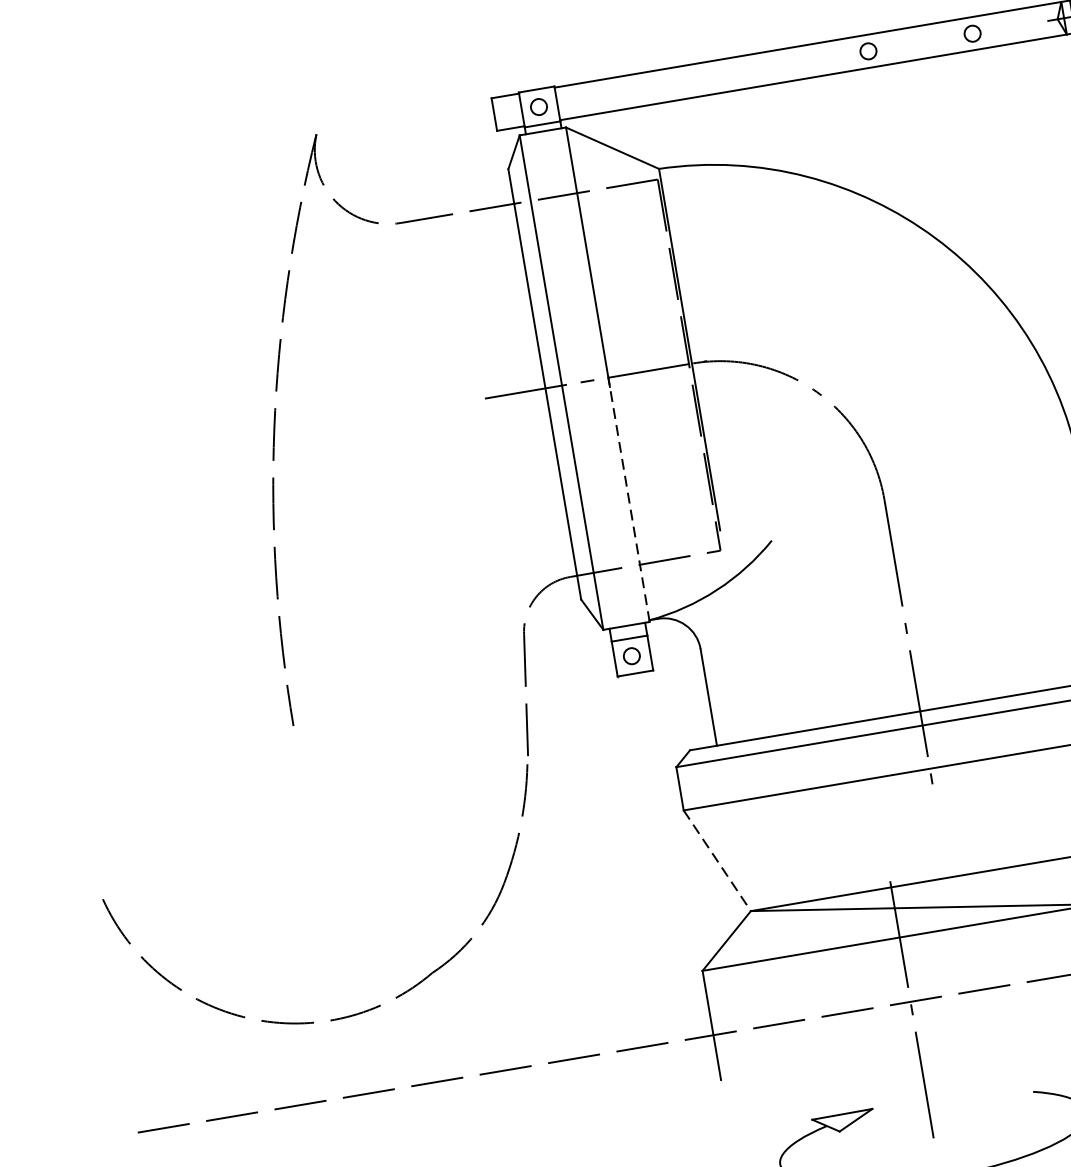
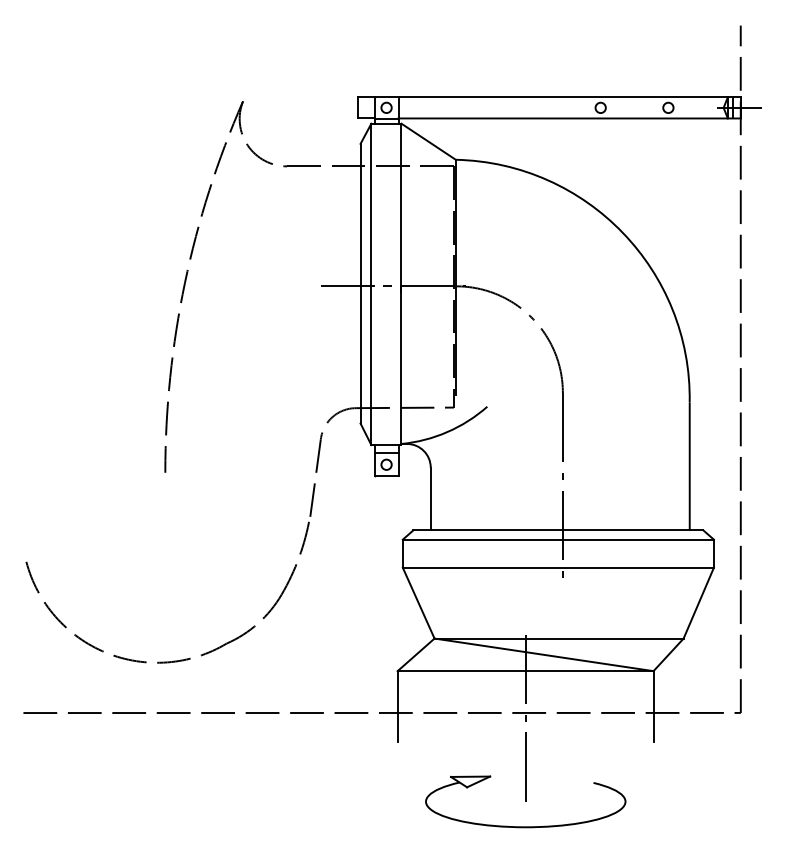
line: (629, 499) -> (401, 365), dashed -> solid
line: (717, 861) -> (418, 603), dashed -> solid

